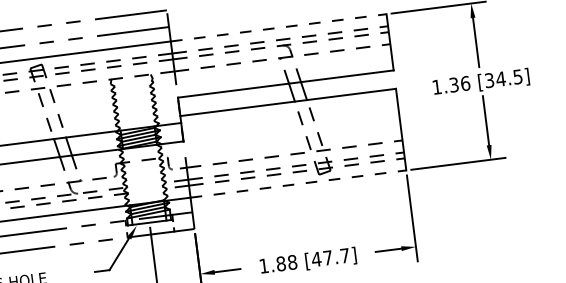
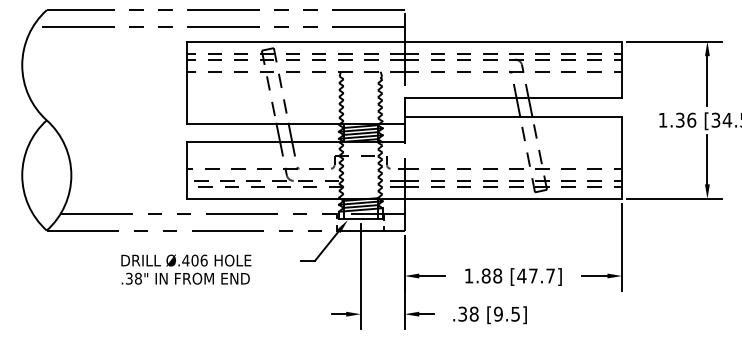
line: (278, 27) -> (513, 41), dashed -> solid
line: (298, 183) -> (513, 198), dashed -> solid

